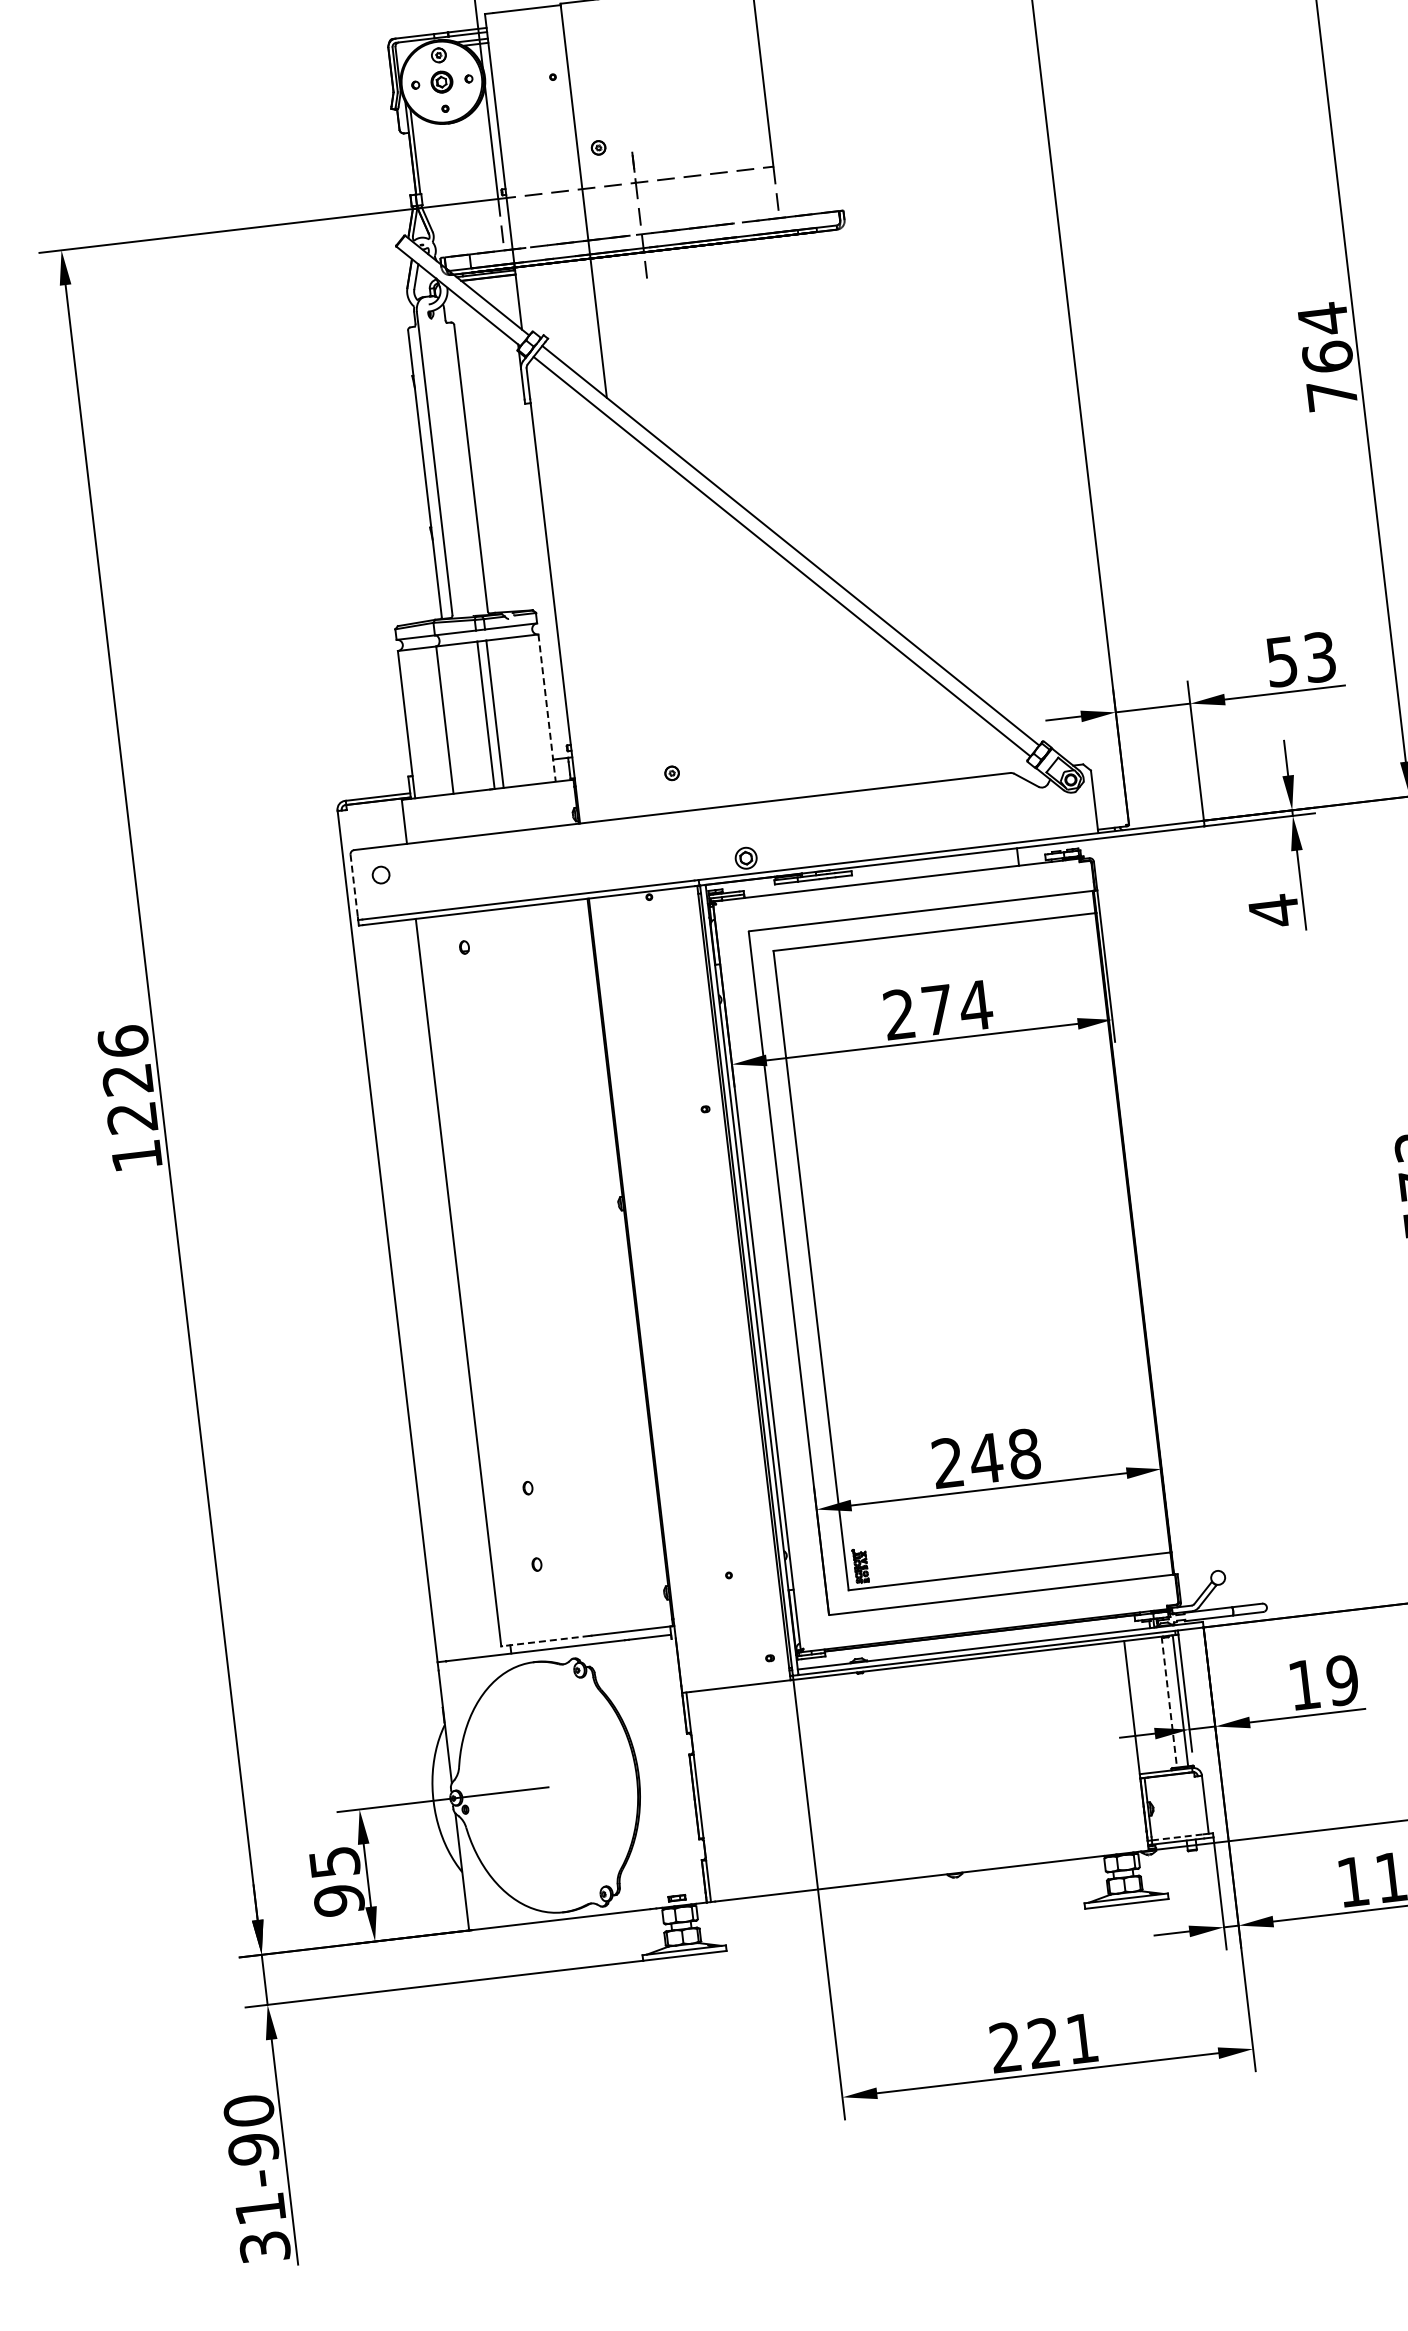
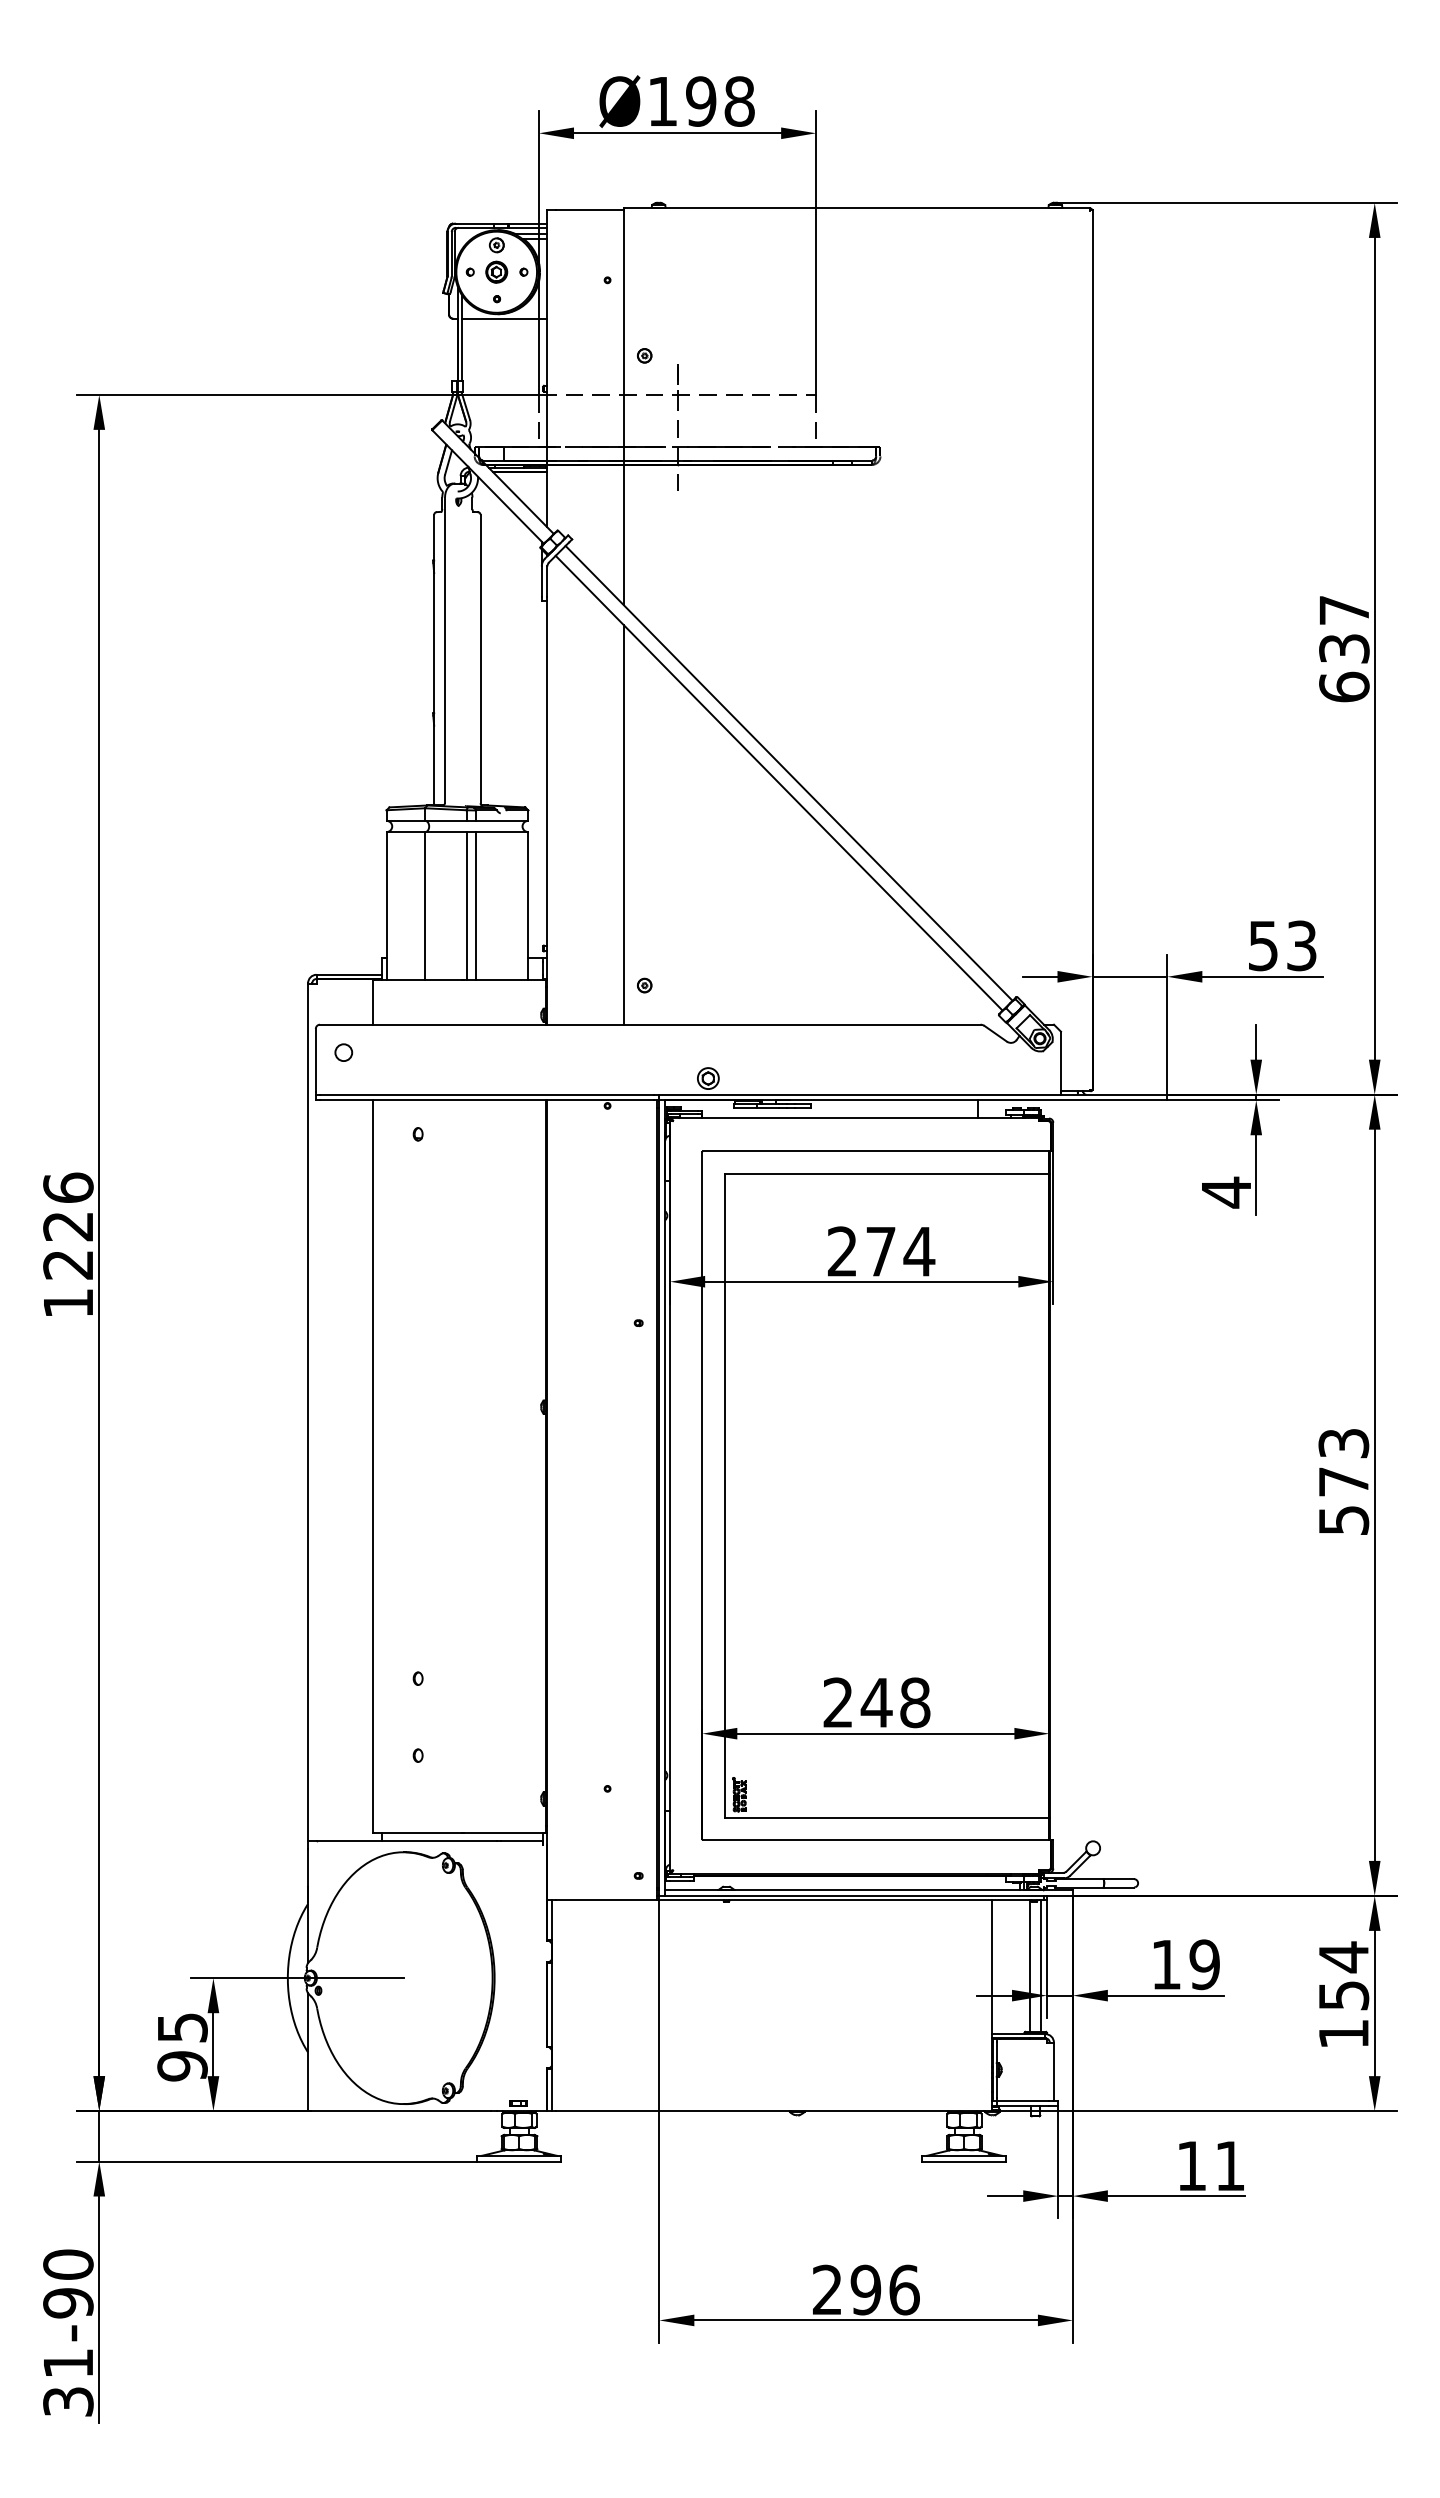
line: (455, 127) -> (504, 318), added
text: (1327, 356) -> (1344, 648), 764 -> 637
line: (632, 615) -> (623, 824), added
line: (547, 708) -> (528, 906), dashed -> solid
line: (353, 886) -> (315, 1060), dashed -> solid
line: (545, 1640) -> (417, 1832), dashed -> solid
line: (1169, 1702) -> (1030, 1966), dashed -> solid
line: (1178, 1837) -> (1023, 2101), dashed -> solid
text: (1062, 2040) -> (884, 2289), 221 -> 296

